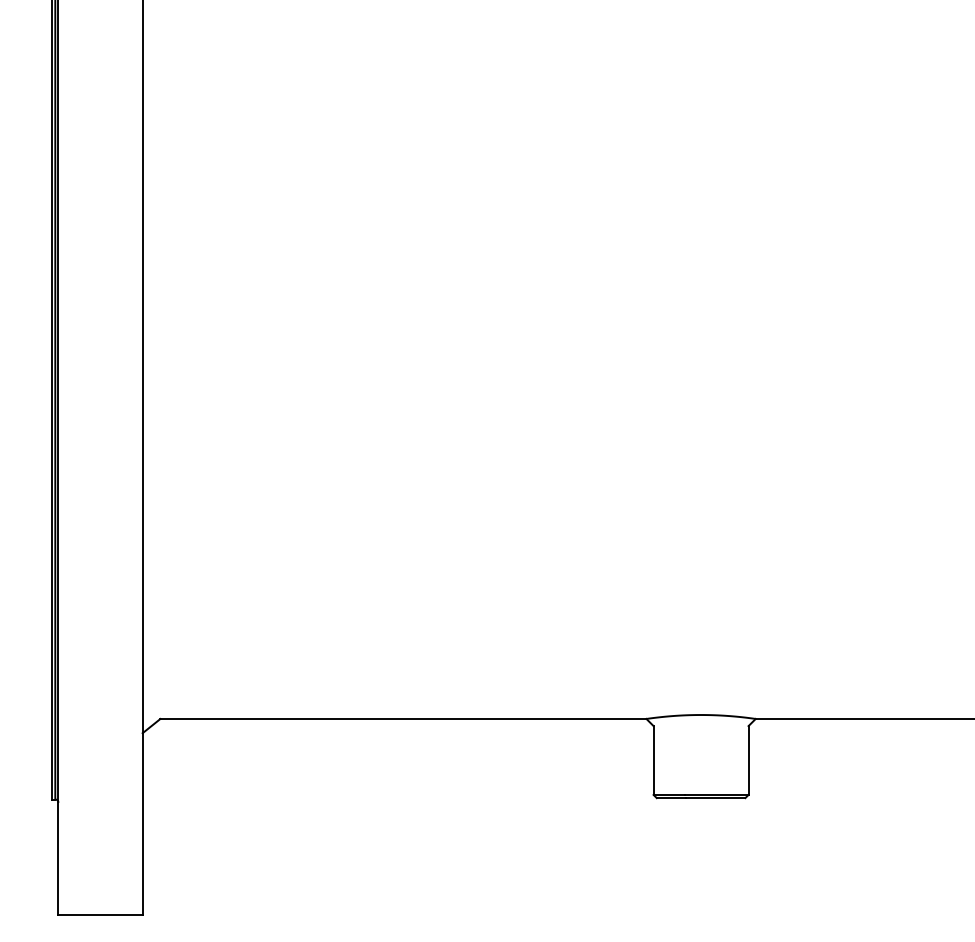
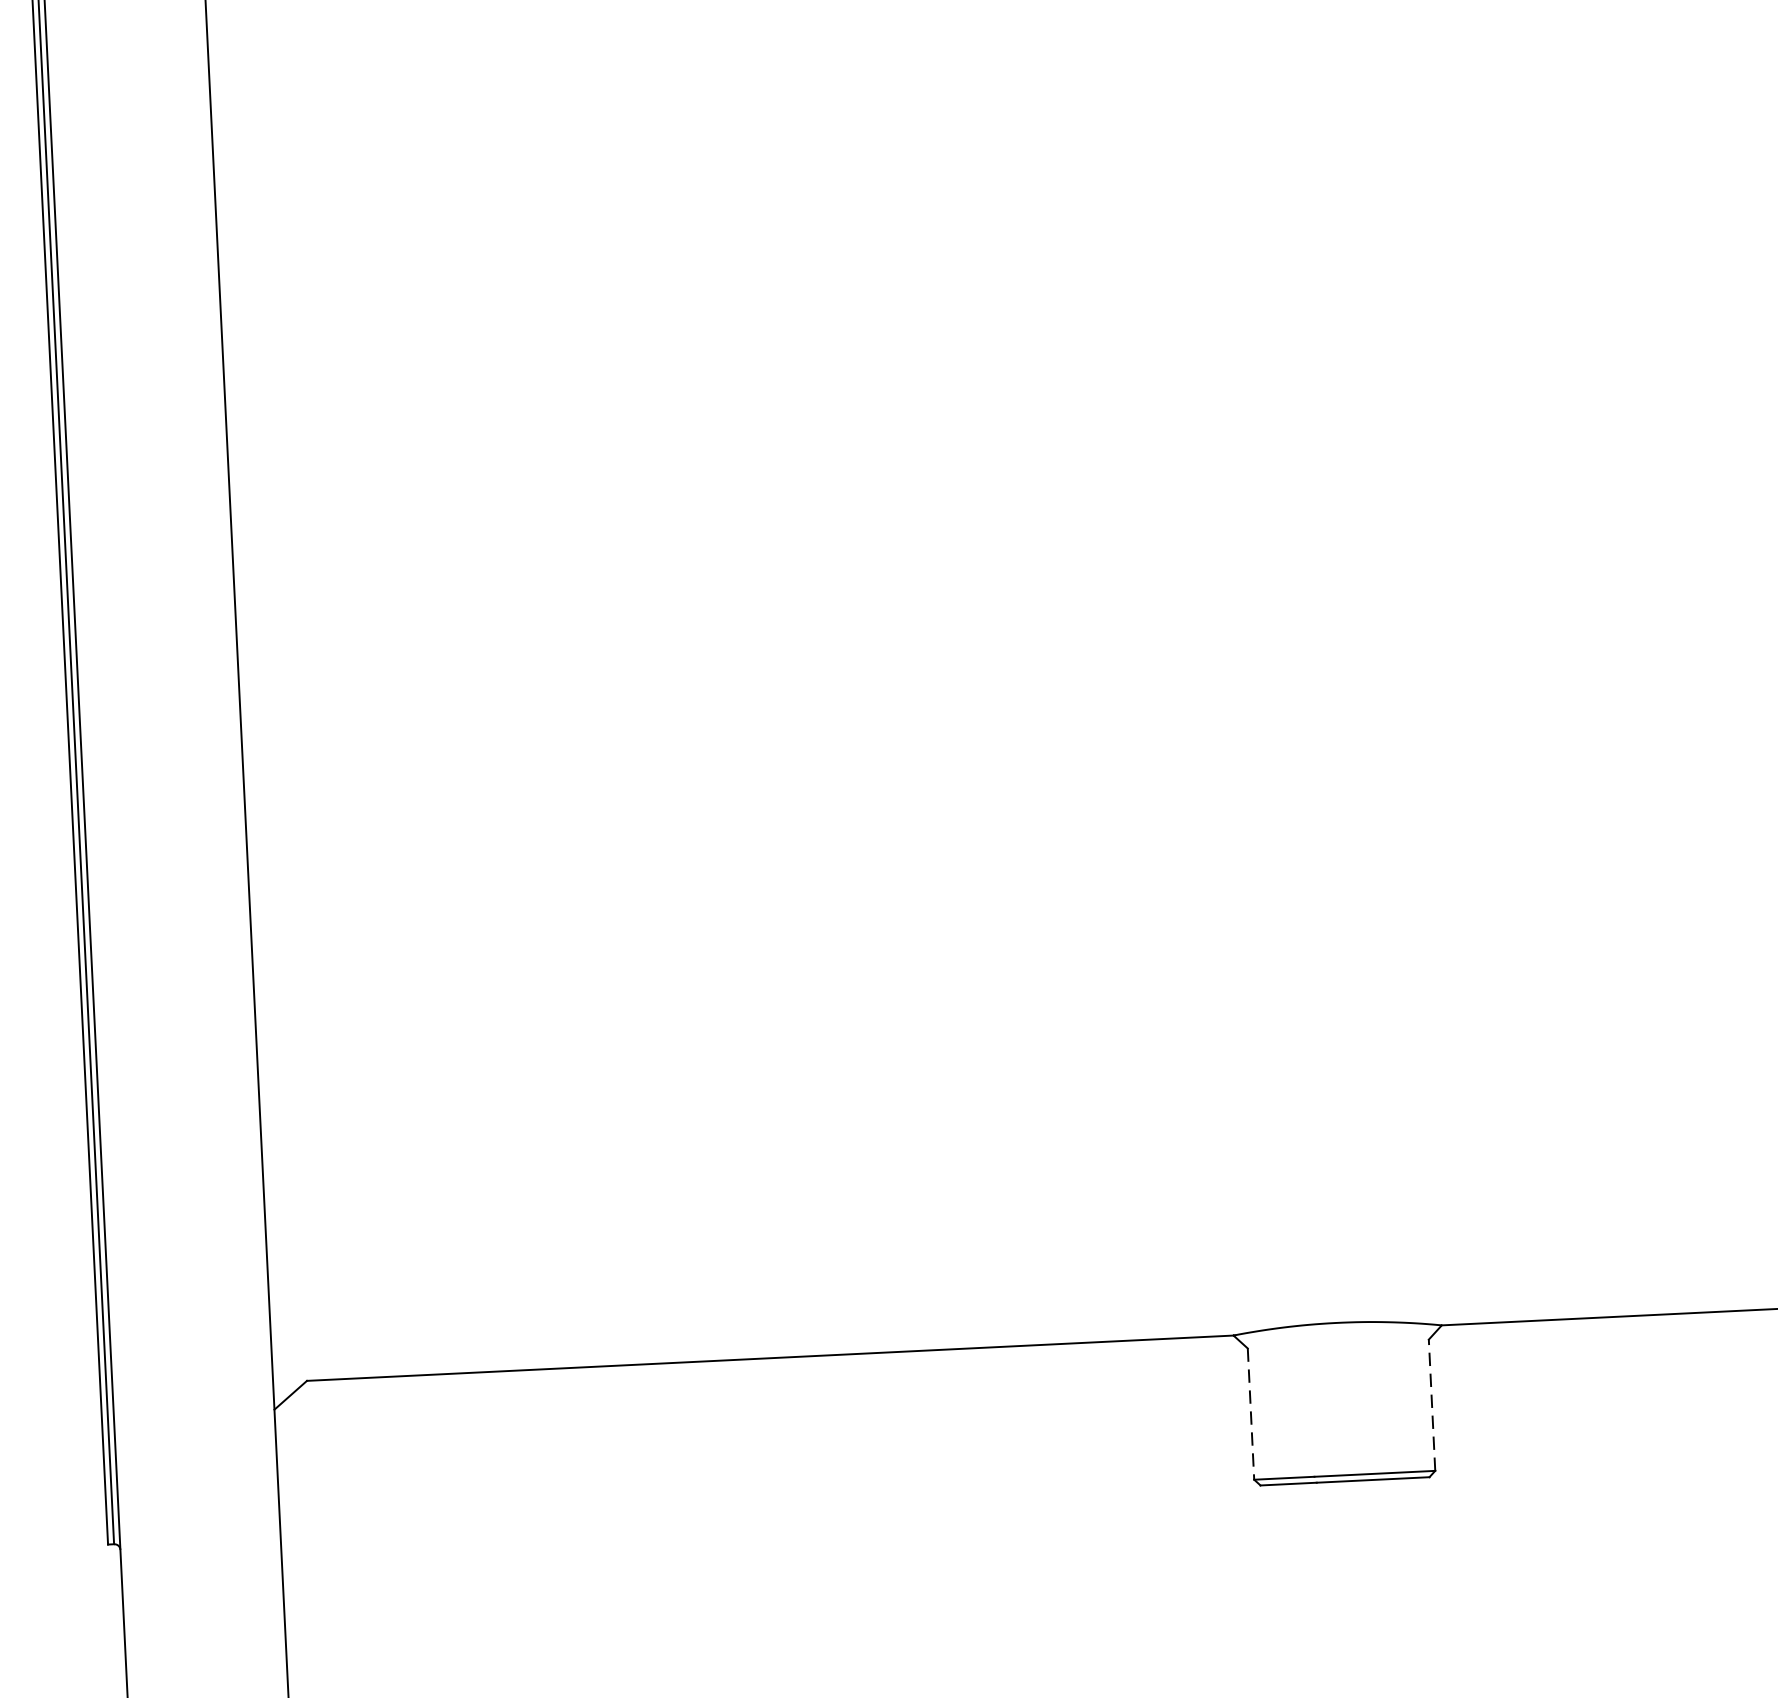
line: (748, 760) -> (1431, 1405), solid -> dashed
line: (653, 761) -> (1250, 1415), solid -> dashed

